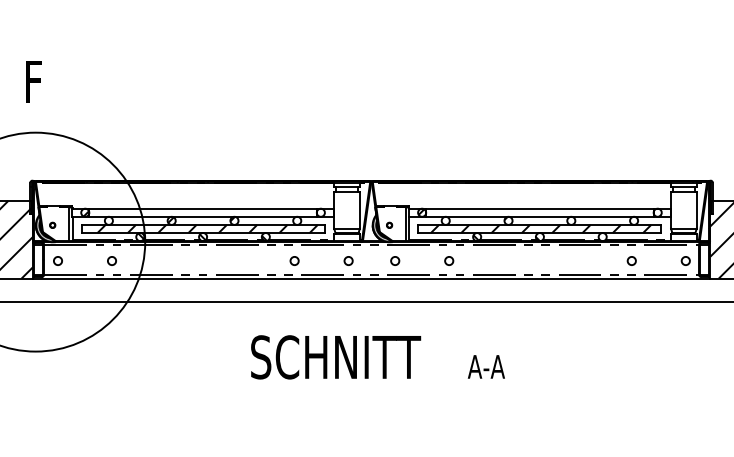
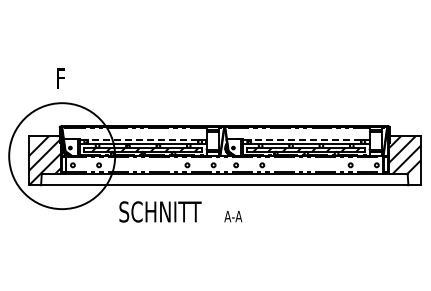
line: (201, 207) -> (142, 139), solid -> dashed
line: (538, 207) -> (305, 139), solid -> dashed
text: (377, 356) -> (180, 211), moved

